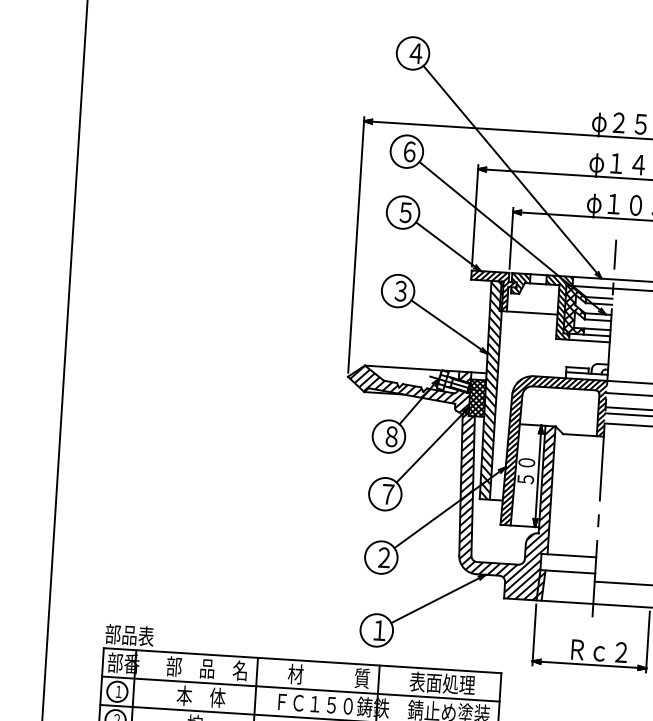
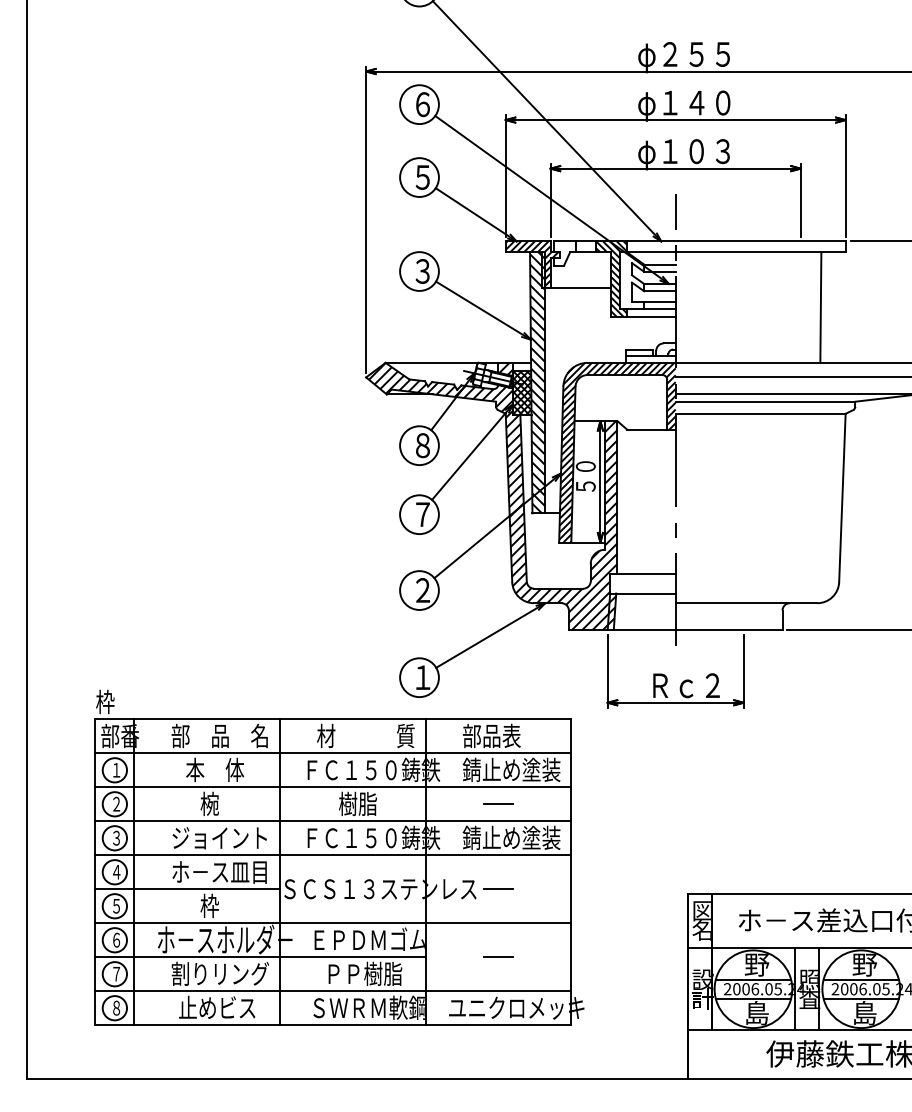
hatch: (521, 283) -> (565, 253), removed
hatch: (574, 309) -> (631, 280), removed
text: (129, 634) -> (125, 701), 部品表 -> 枠
text: (442, 683) -> (501, 735), 表面処理 -> 部品表

